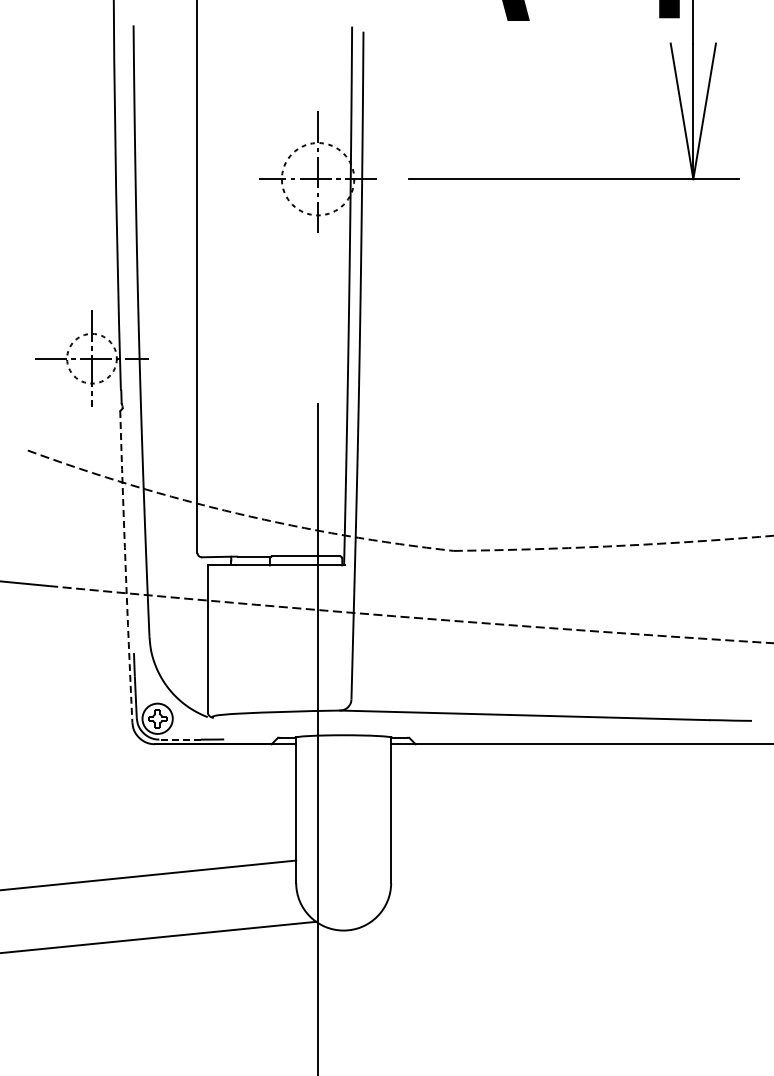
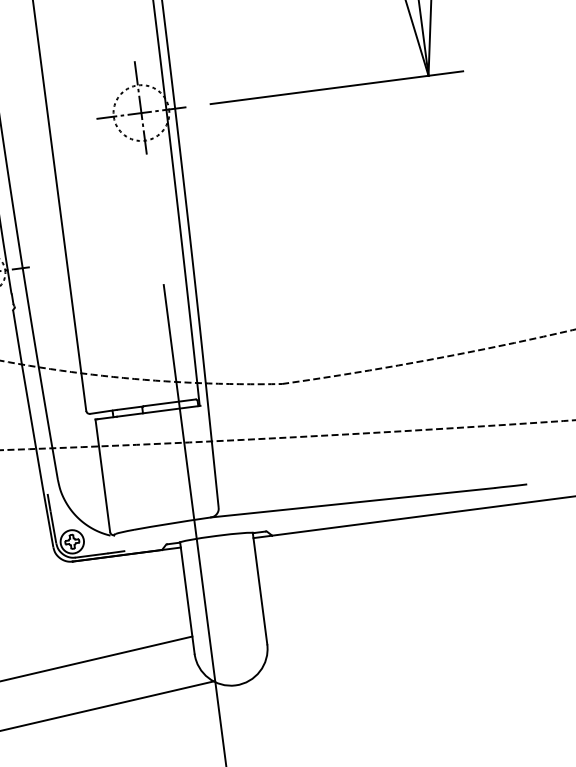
arc: (125, 566) -> (32, 428), dashed -> solid
line: (180, 739) -> (91, 555), dashed -> solid

